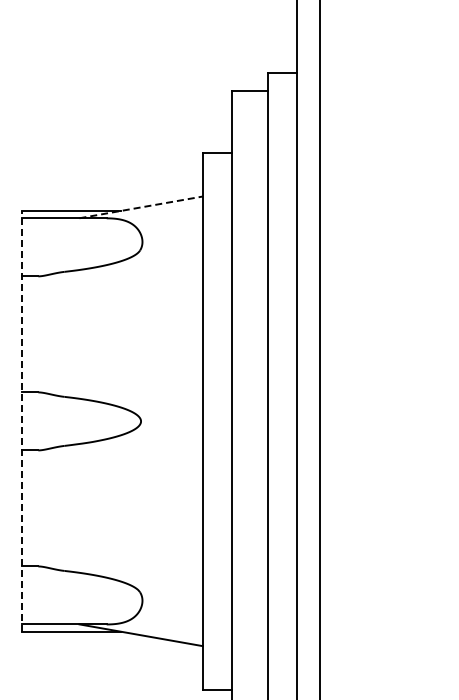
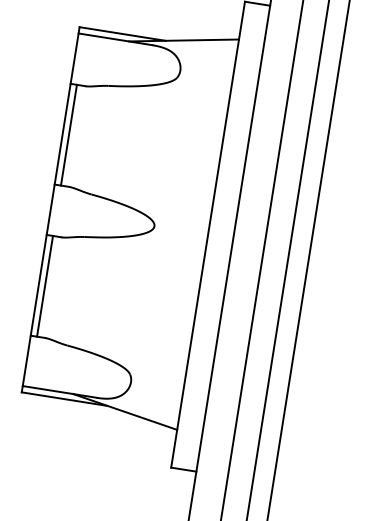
line: (141, 207) -> (184, 40), dashed -> solid
line: (28, 334) -> (68, 135), added
line: (21, 420) -> (50, 209), dashed -> solid
line: (28, 508) -> (44, 286), added

